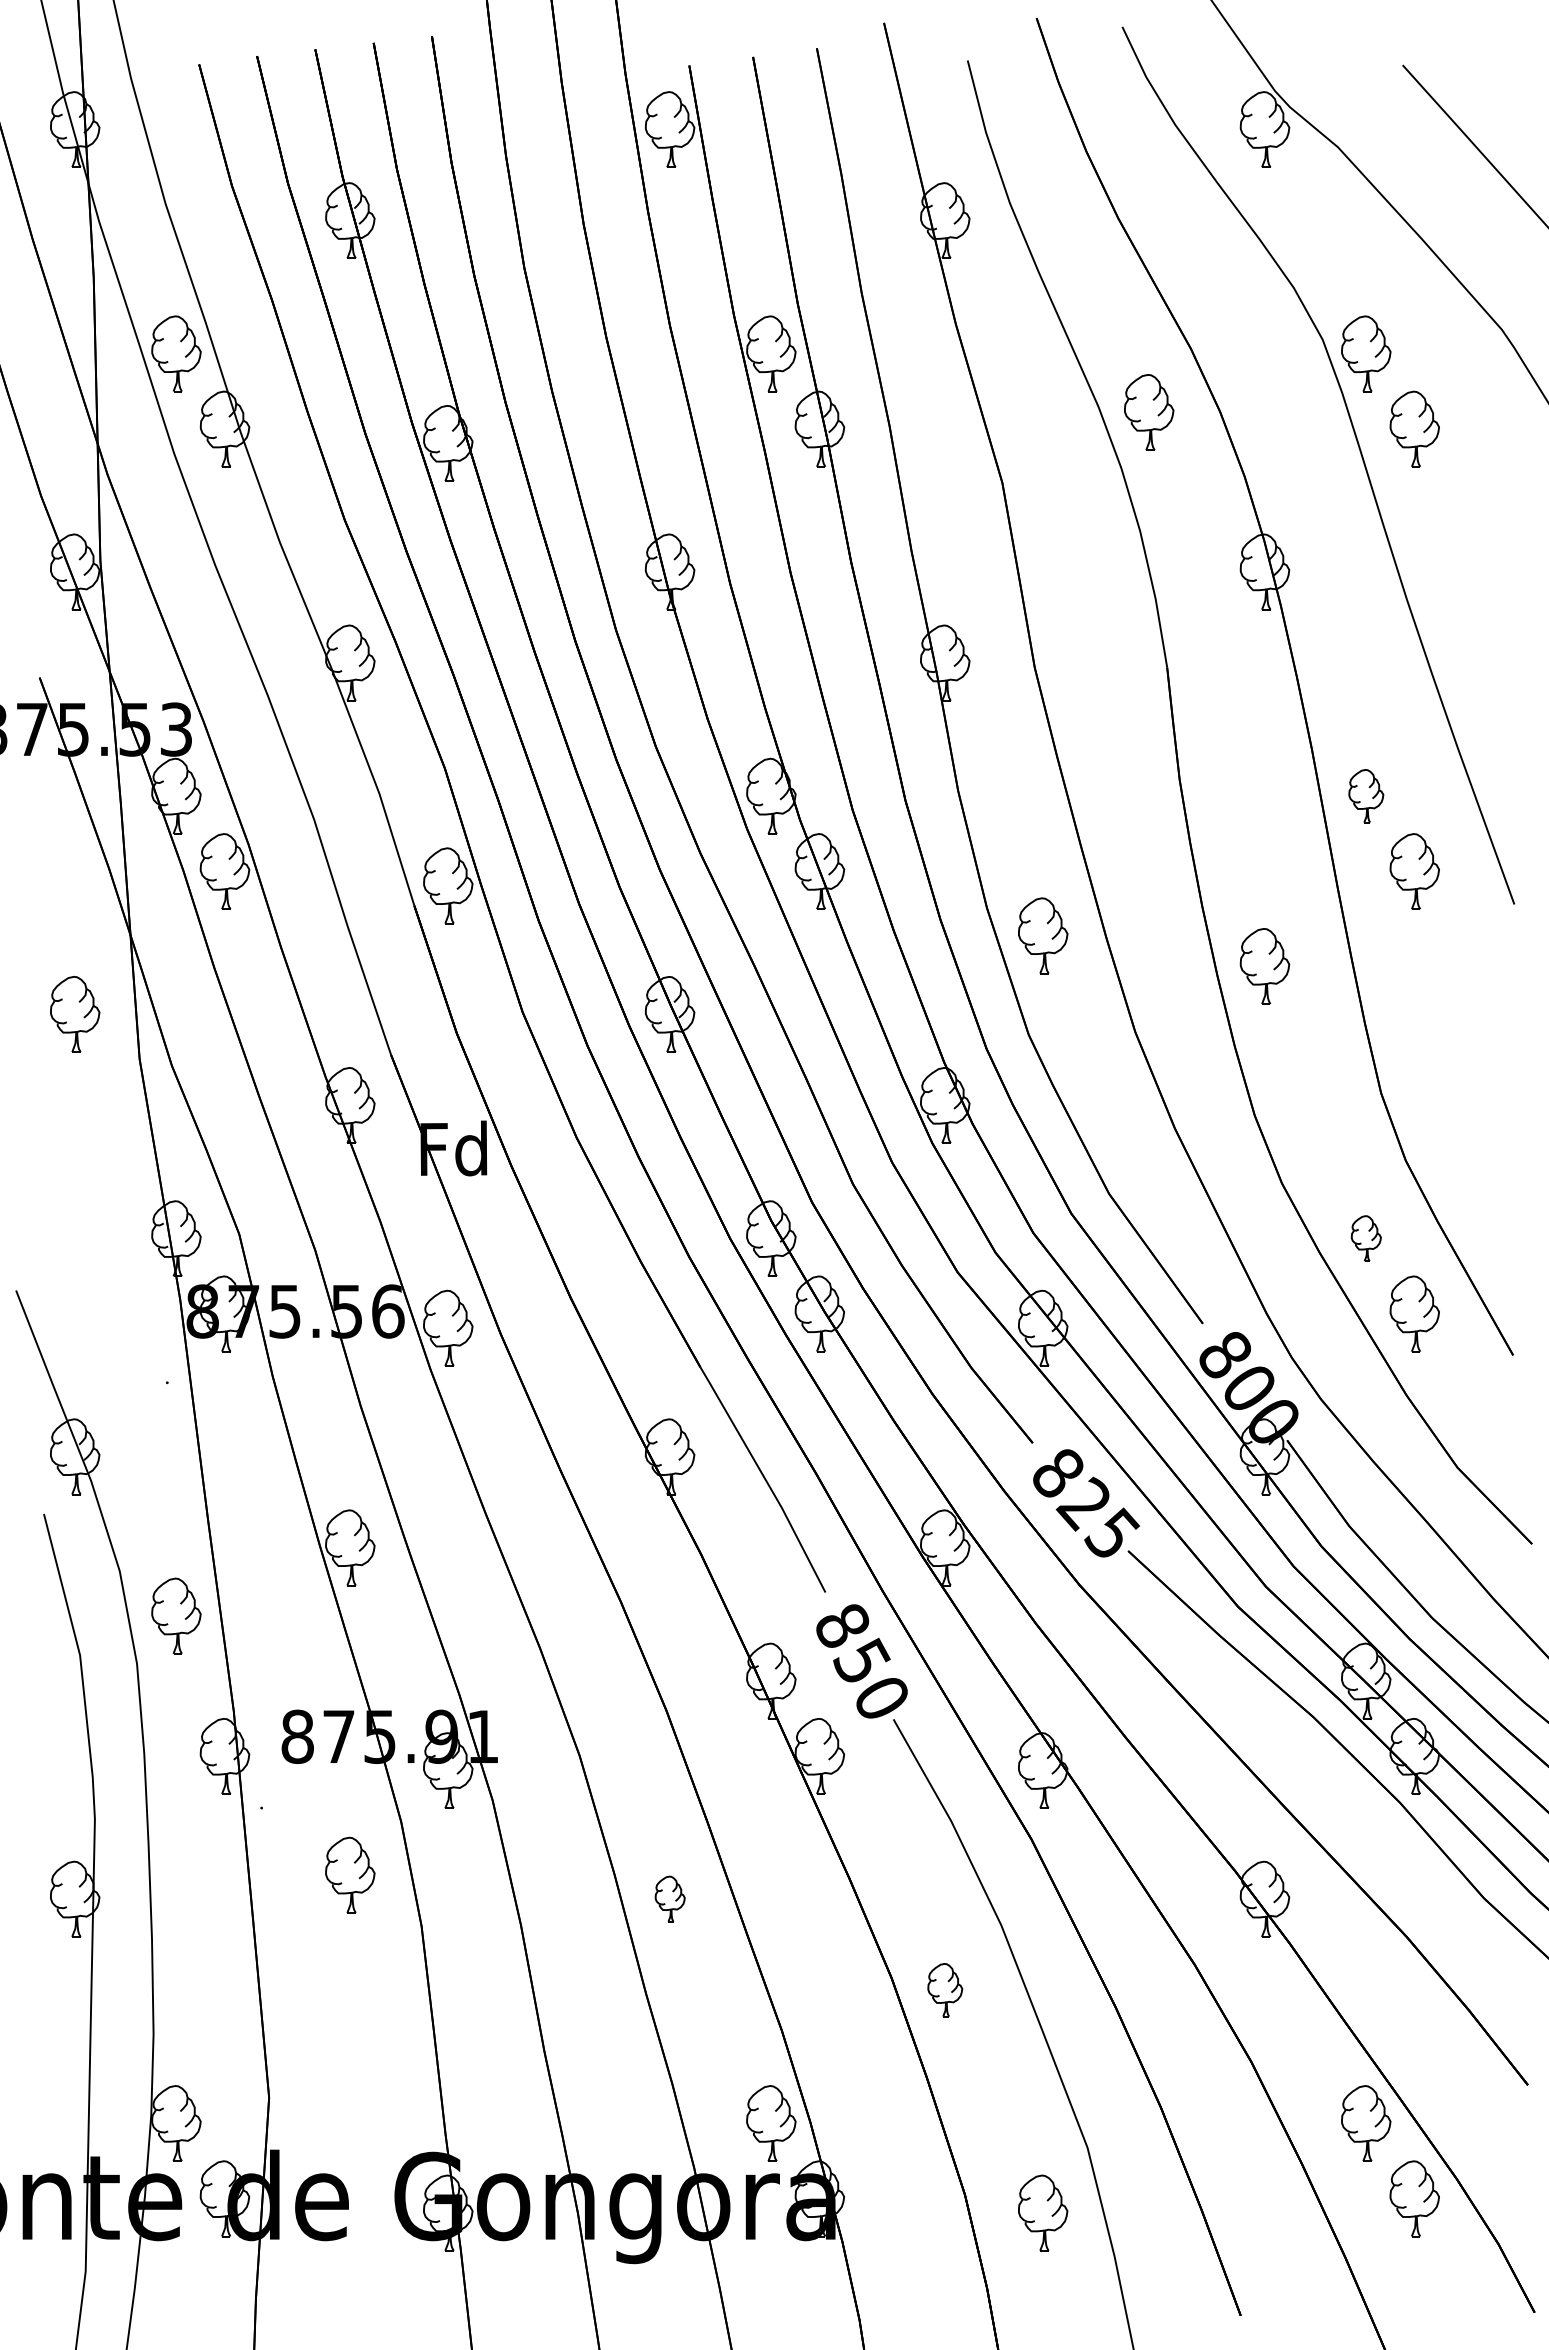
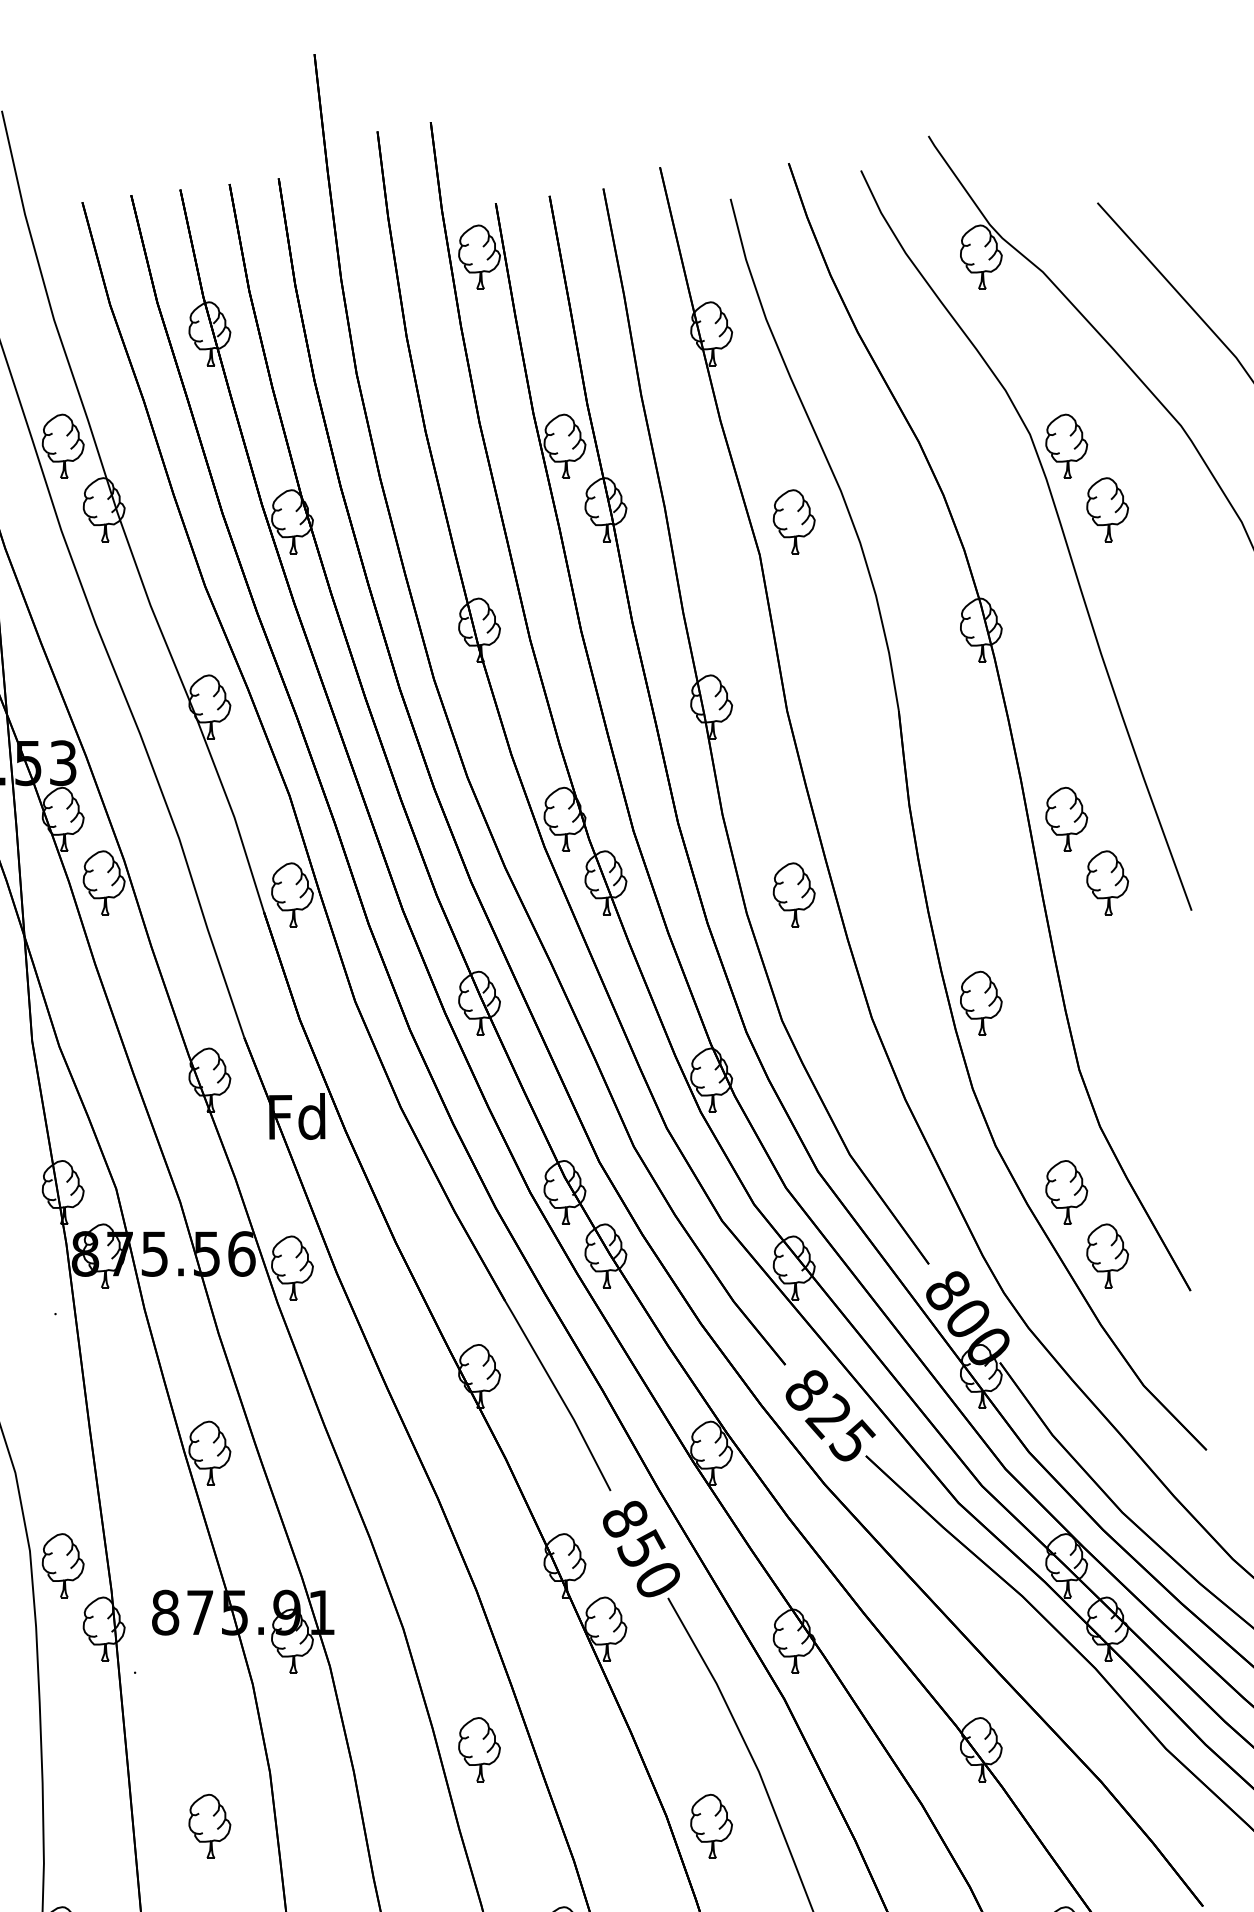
part: (1149, 412) -> (794, 521), moved
part: (1366, 795) -> (1066, 818), size x1.43
part: (1043, 935) -> (794, 894), moved
part: (1264, 966) -> (980, 1003), moved
part: (1366, 1238) -> (1066, 1192), size x1.67
part: (176, 1615) -> (63, 1565), moved
part: (350, 1874) -> (210, 1825), moved
part: (670, 1898) -> (479, 1749), size x1.67
part: (945, 1989) -> (711, 1825), size x1.43

